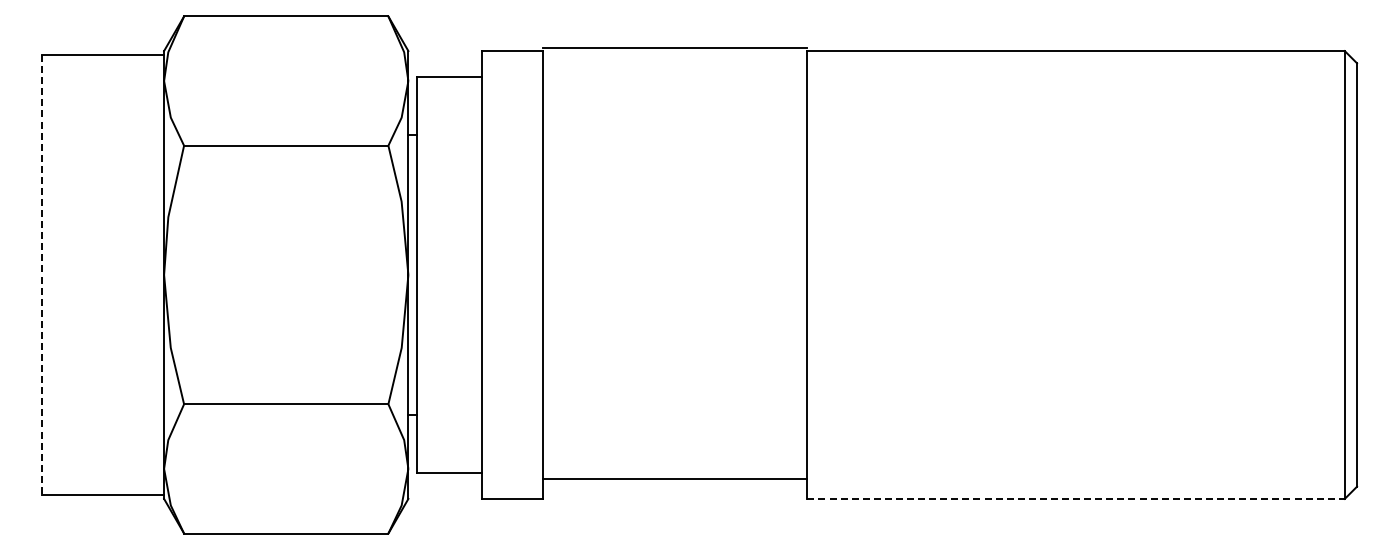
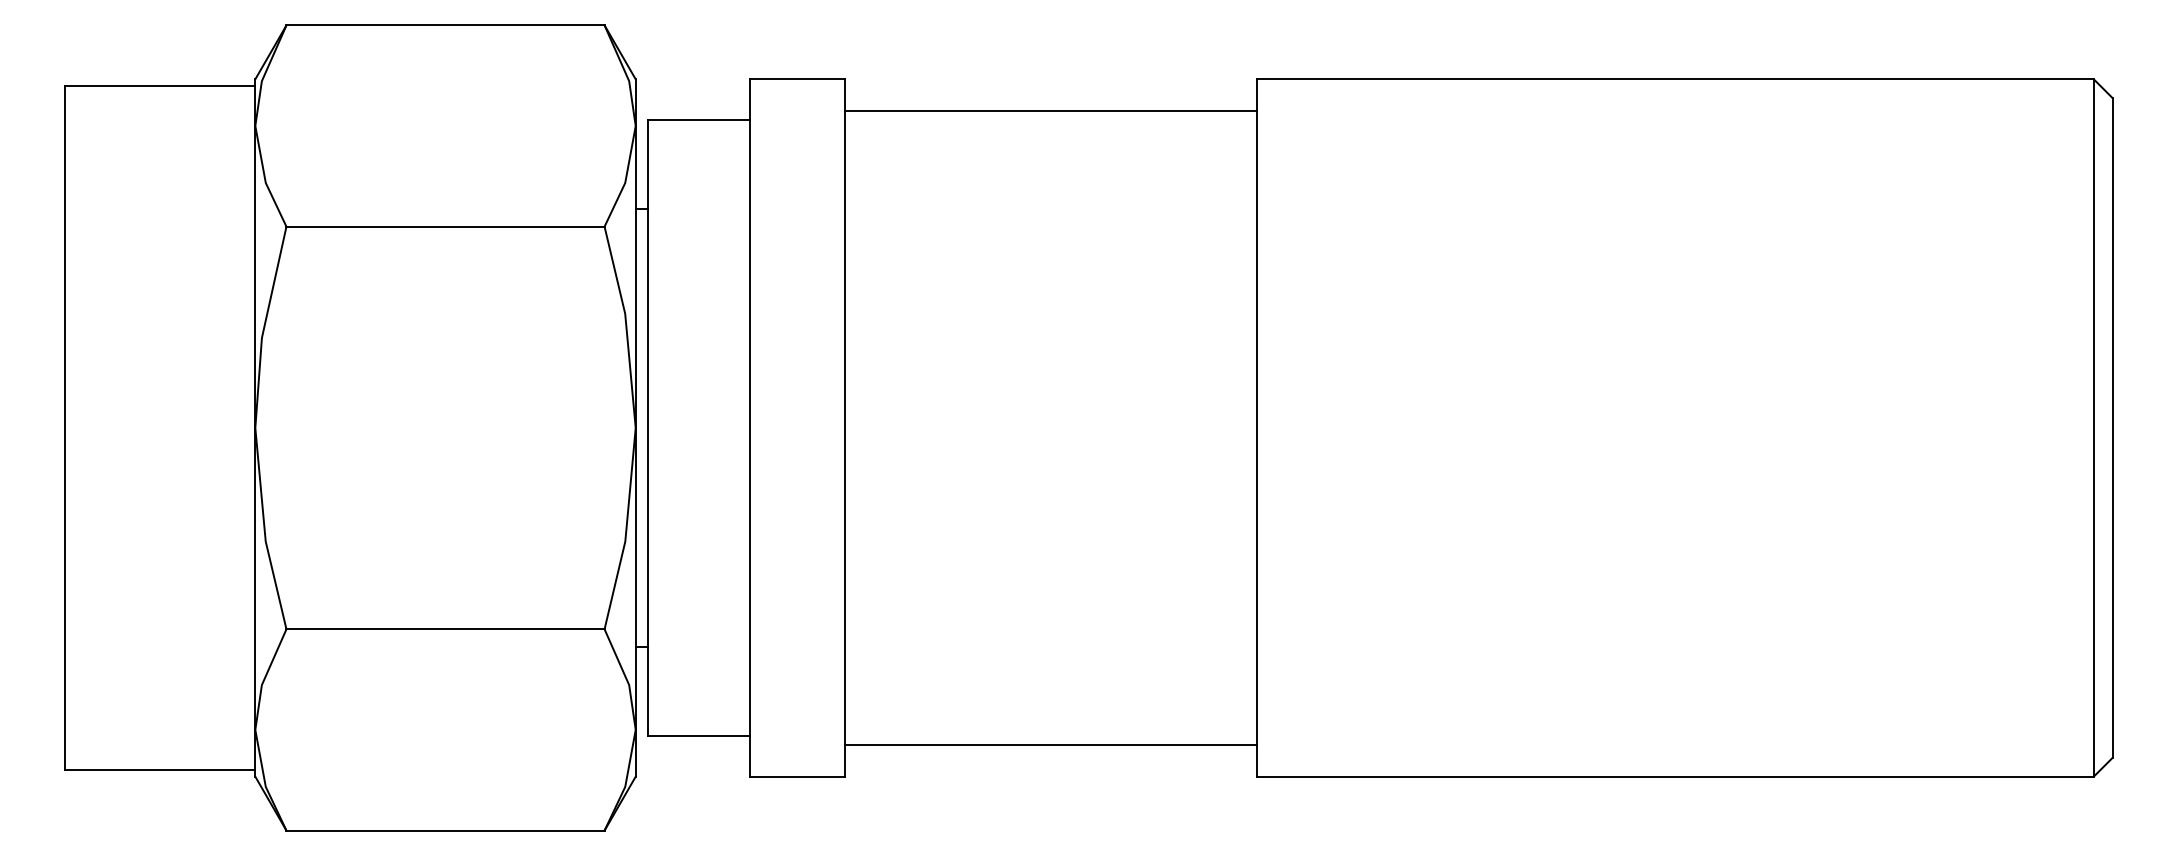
line: (674, 48) -> (1050, 111), moved
line: (41, 275) -> (64, 428), dashed -> solid
line: (1076, 498) -> (1676, 776), dashed -> solid

